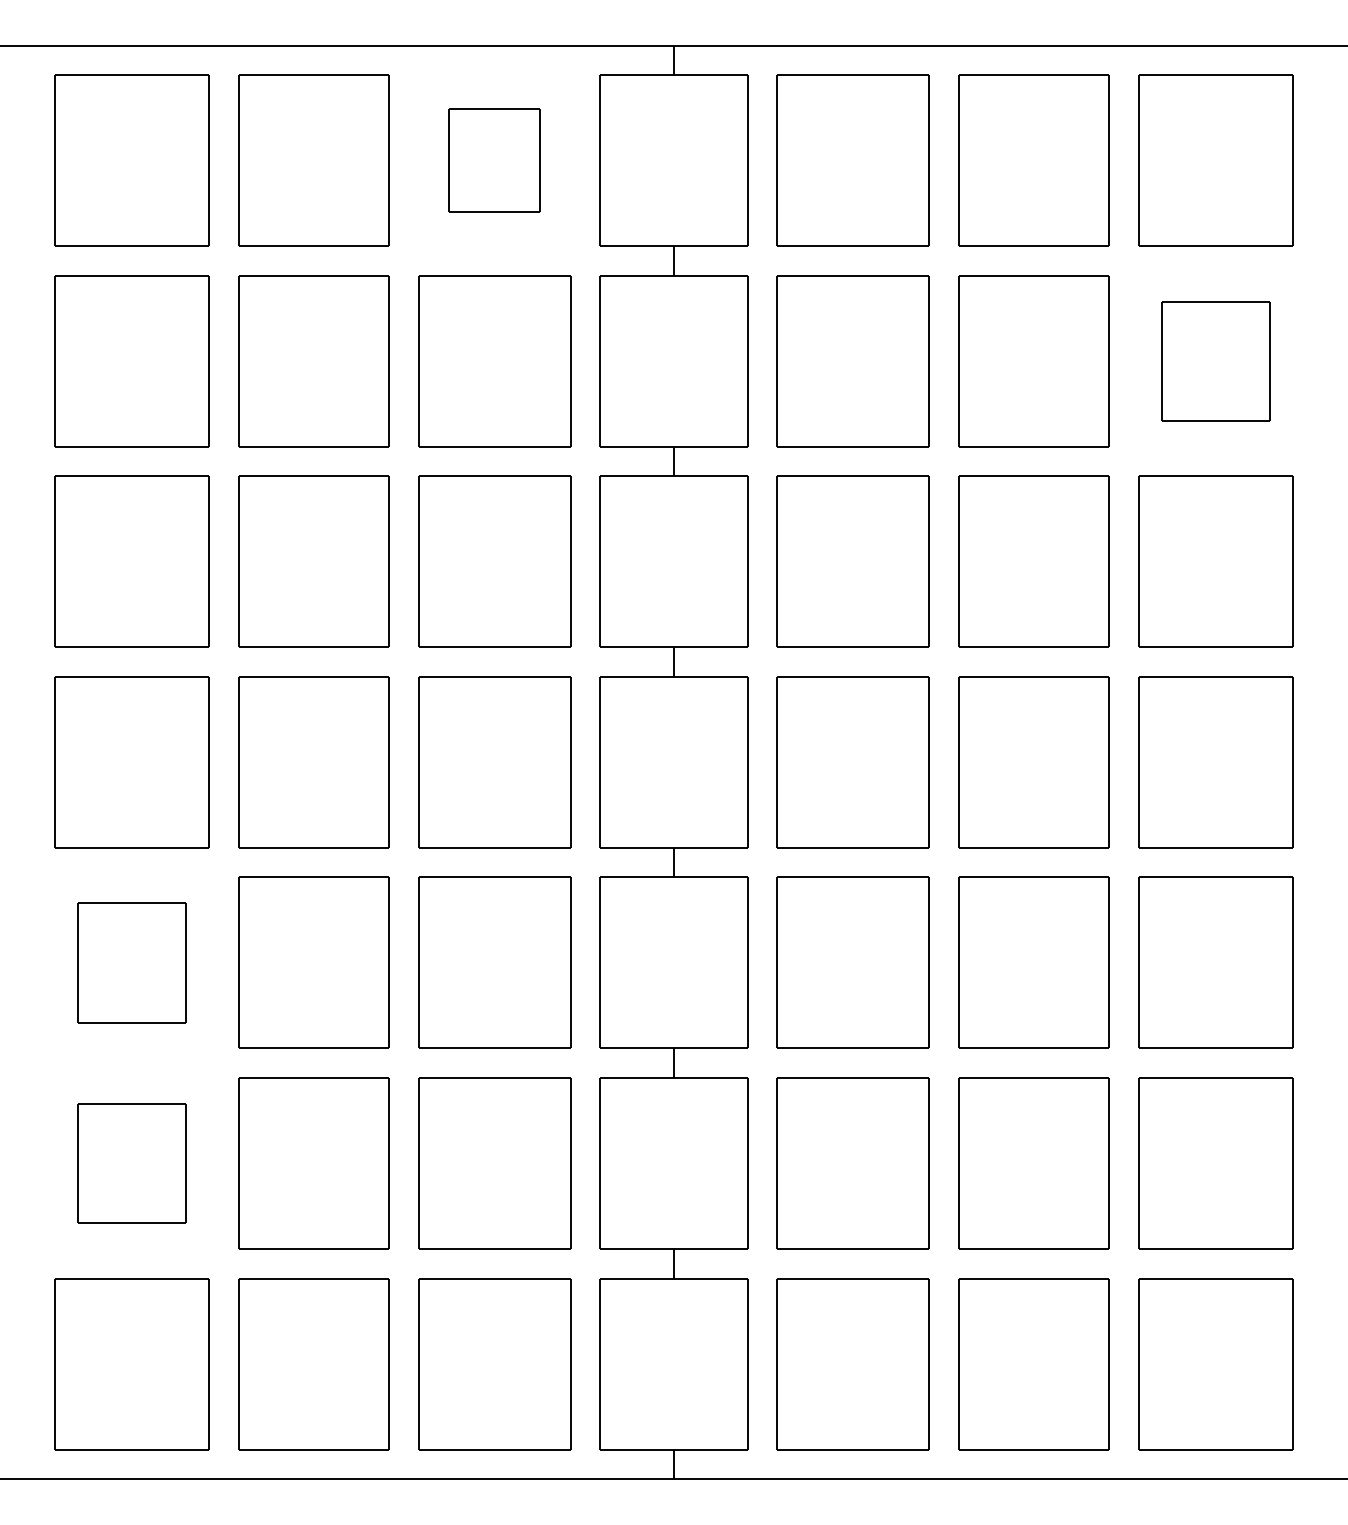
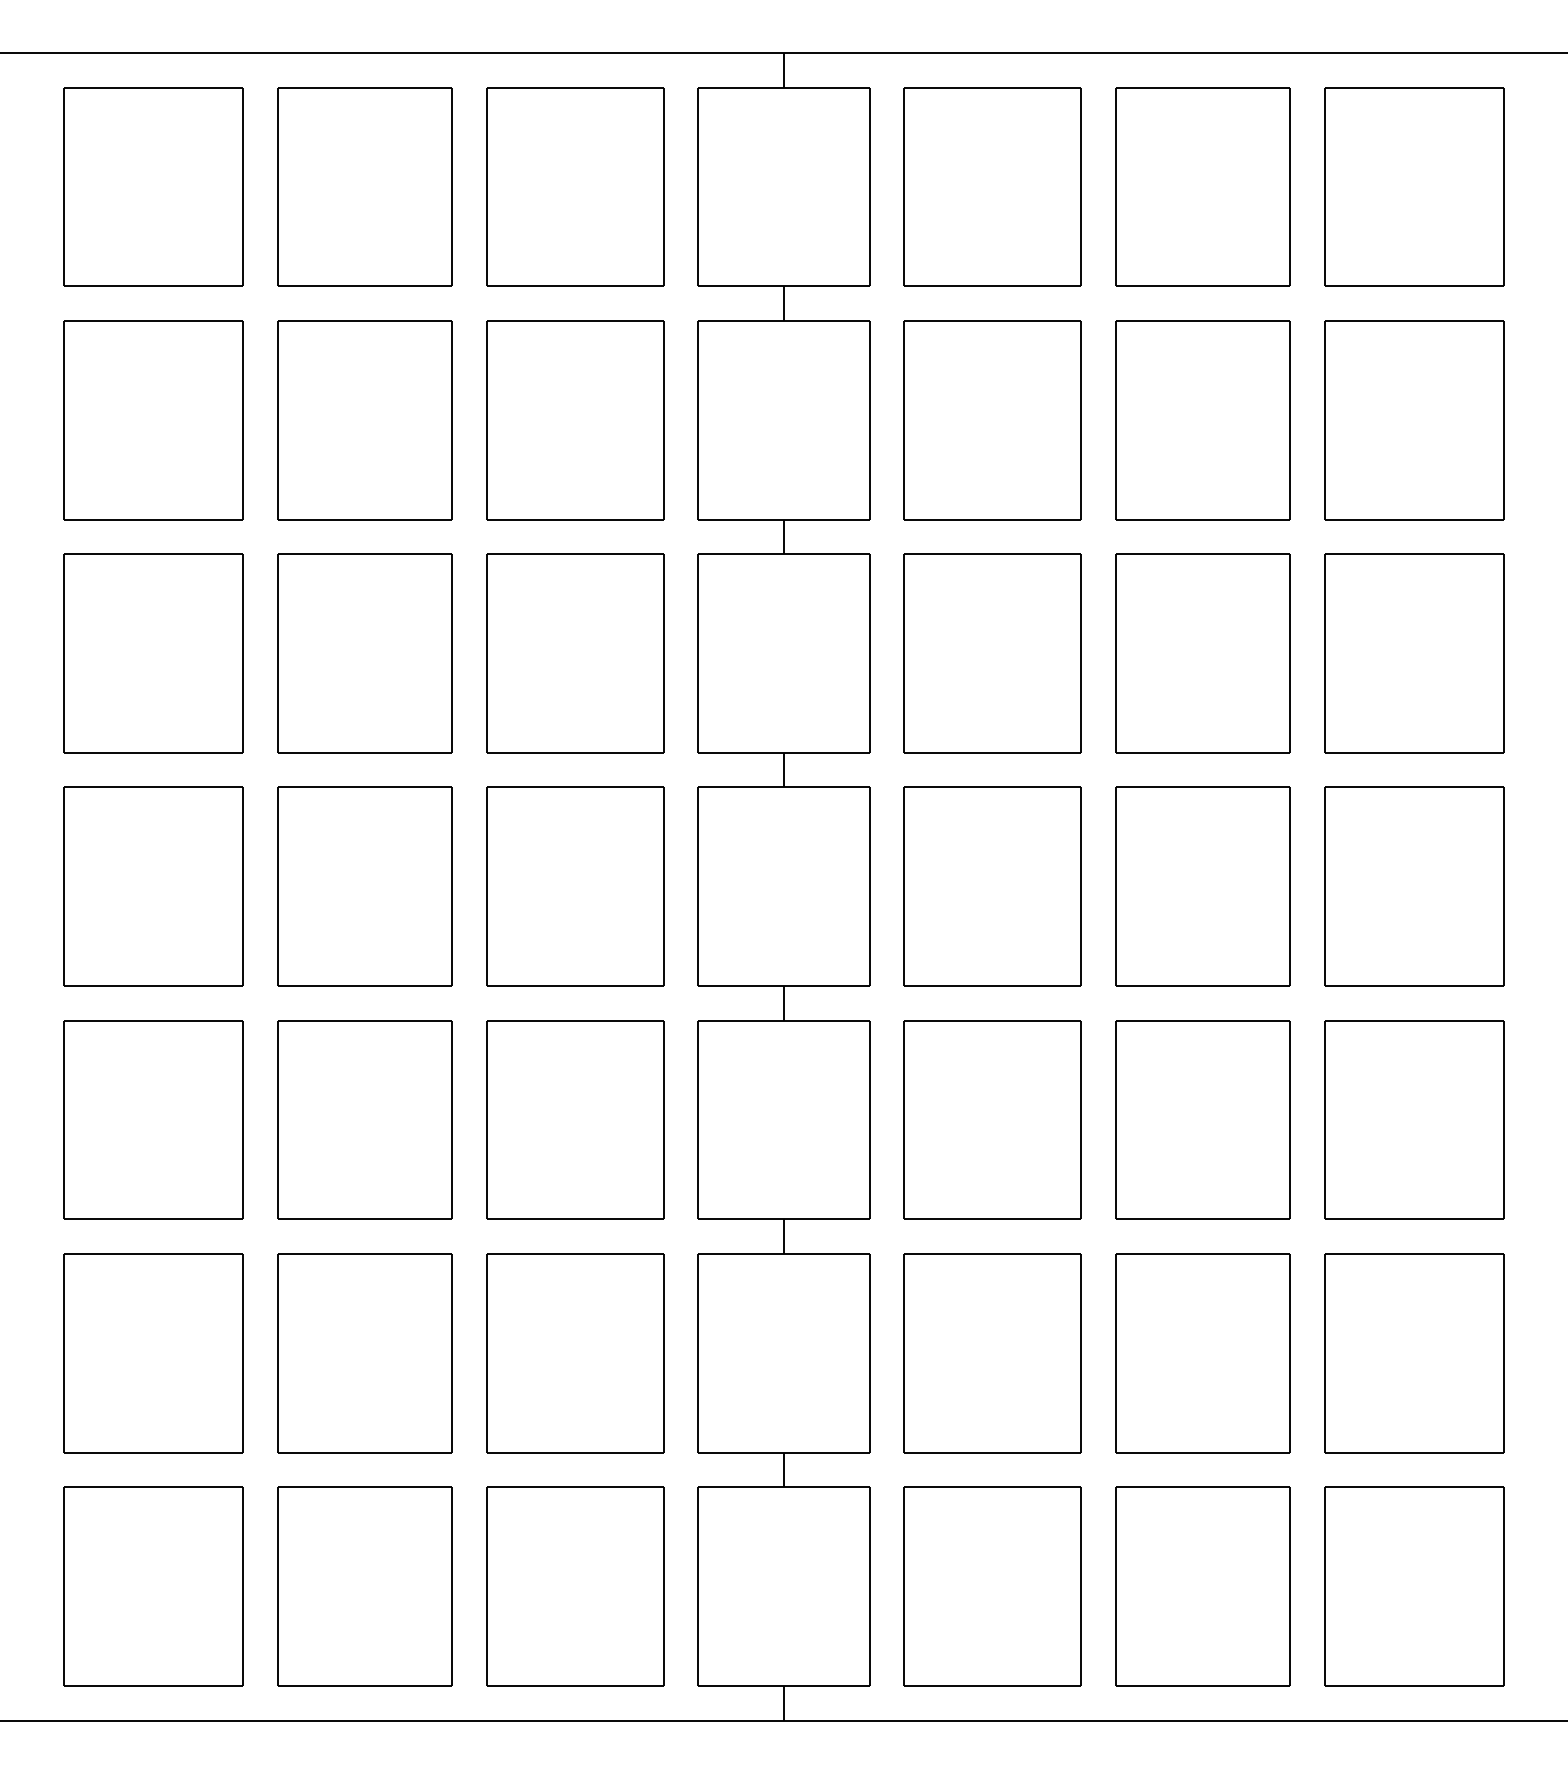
part: (494, 160) -> (575, 186), size x1.67
part: (1216, 361) -> (1414, 420), size x1.43
part: (131, 962) -> (153, 1119), size x1.43
part: (131, 1163) -> (153, 1353), size x1.43

